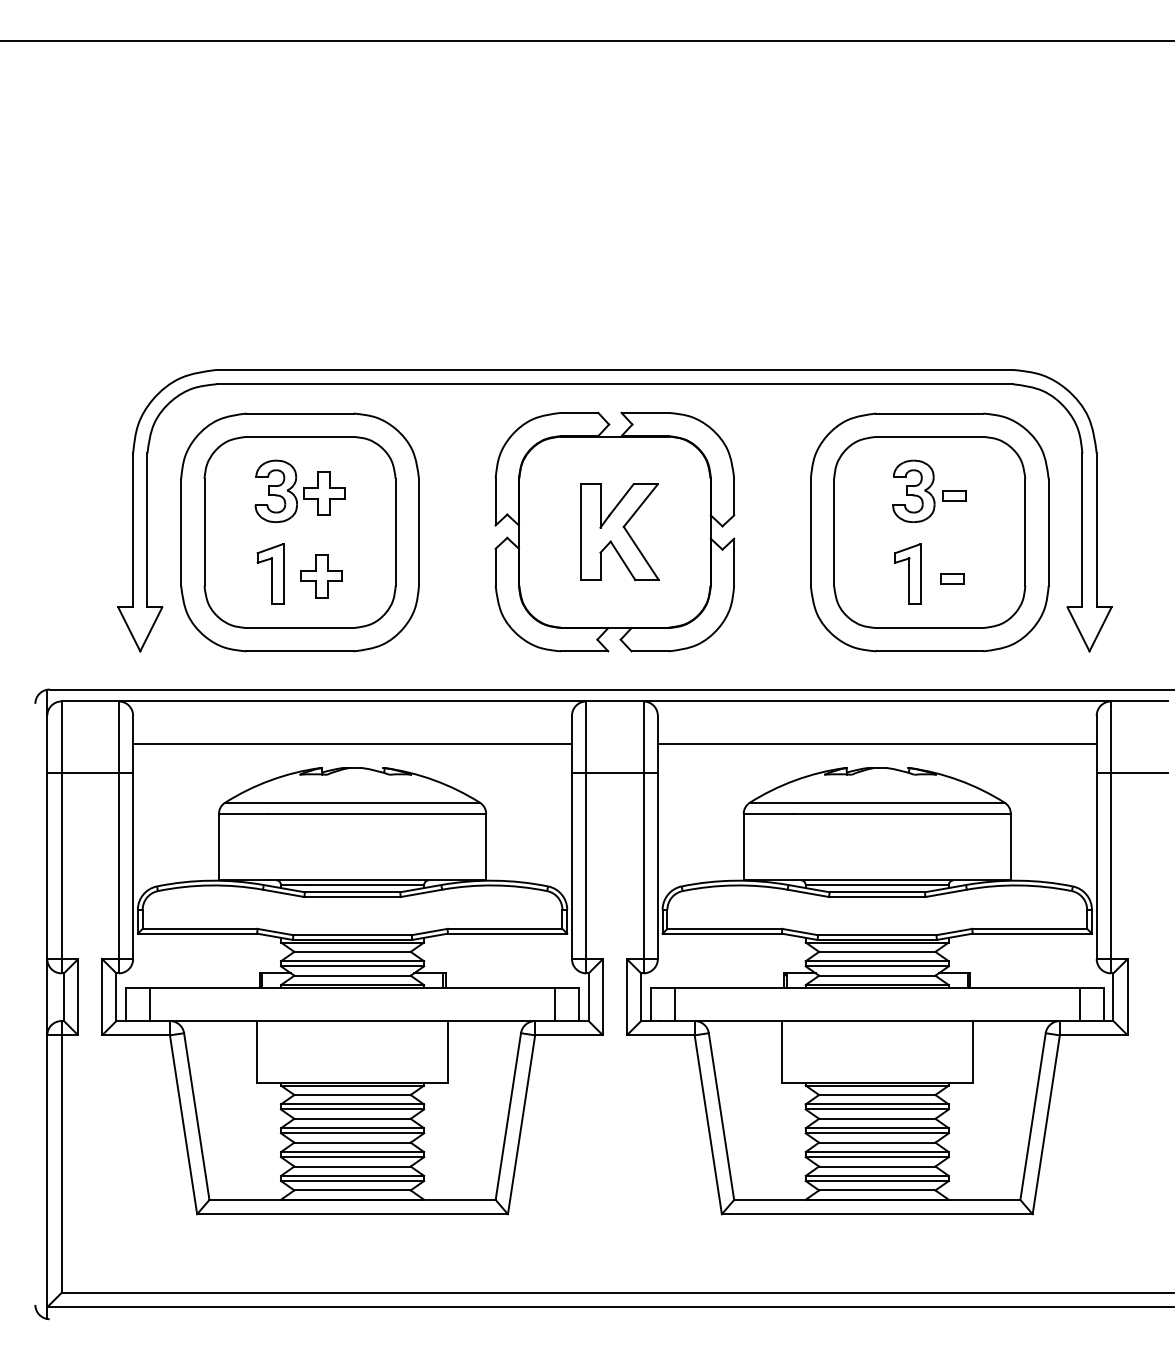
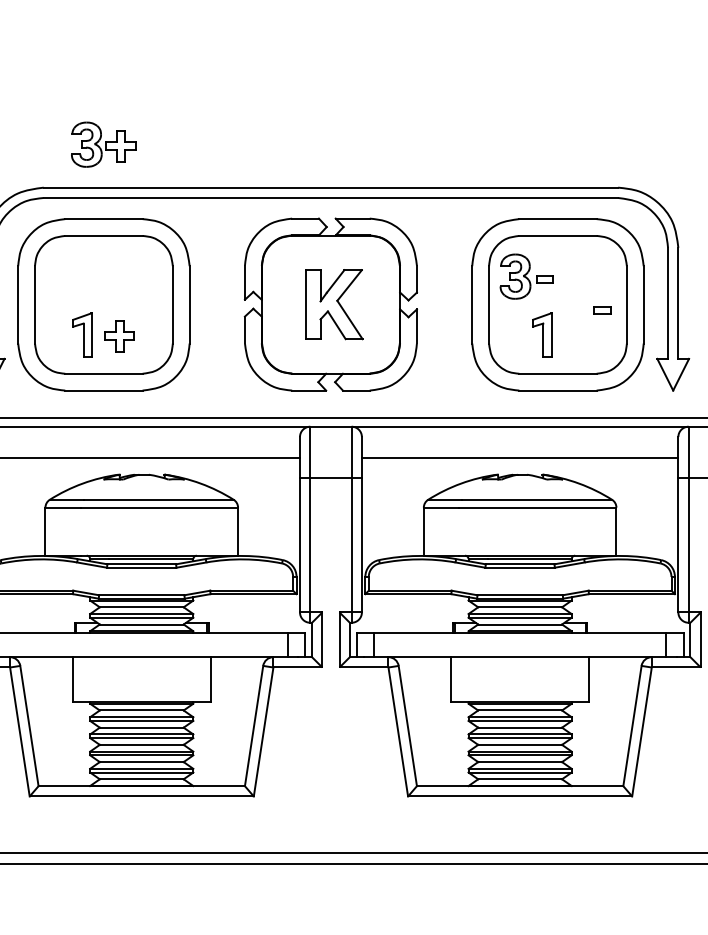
part: (299, 490) -> (103, 144), moved
part: (929, 490) -> (526, 276), moved
part: (952, 578) -> (602, 309), moved

